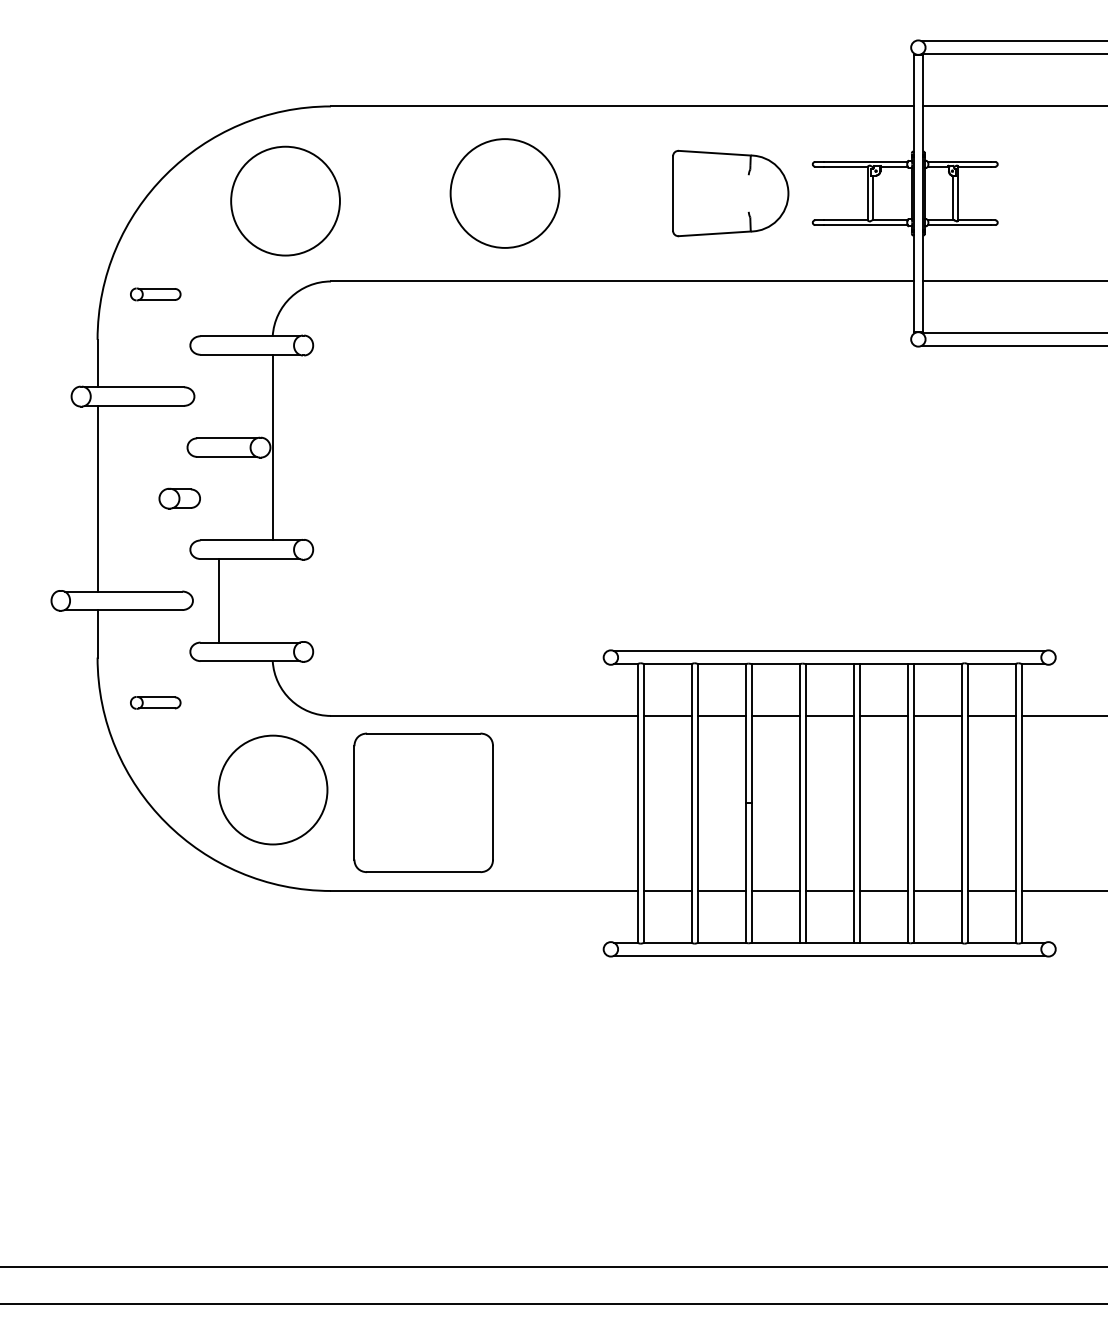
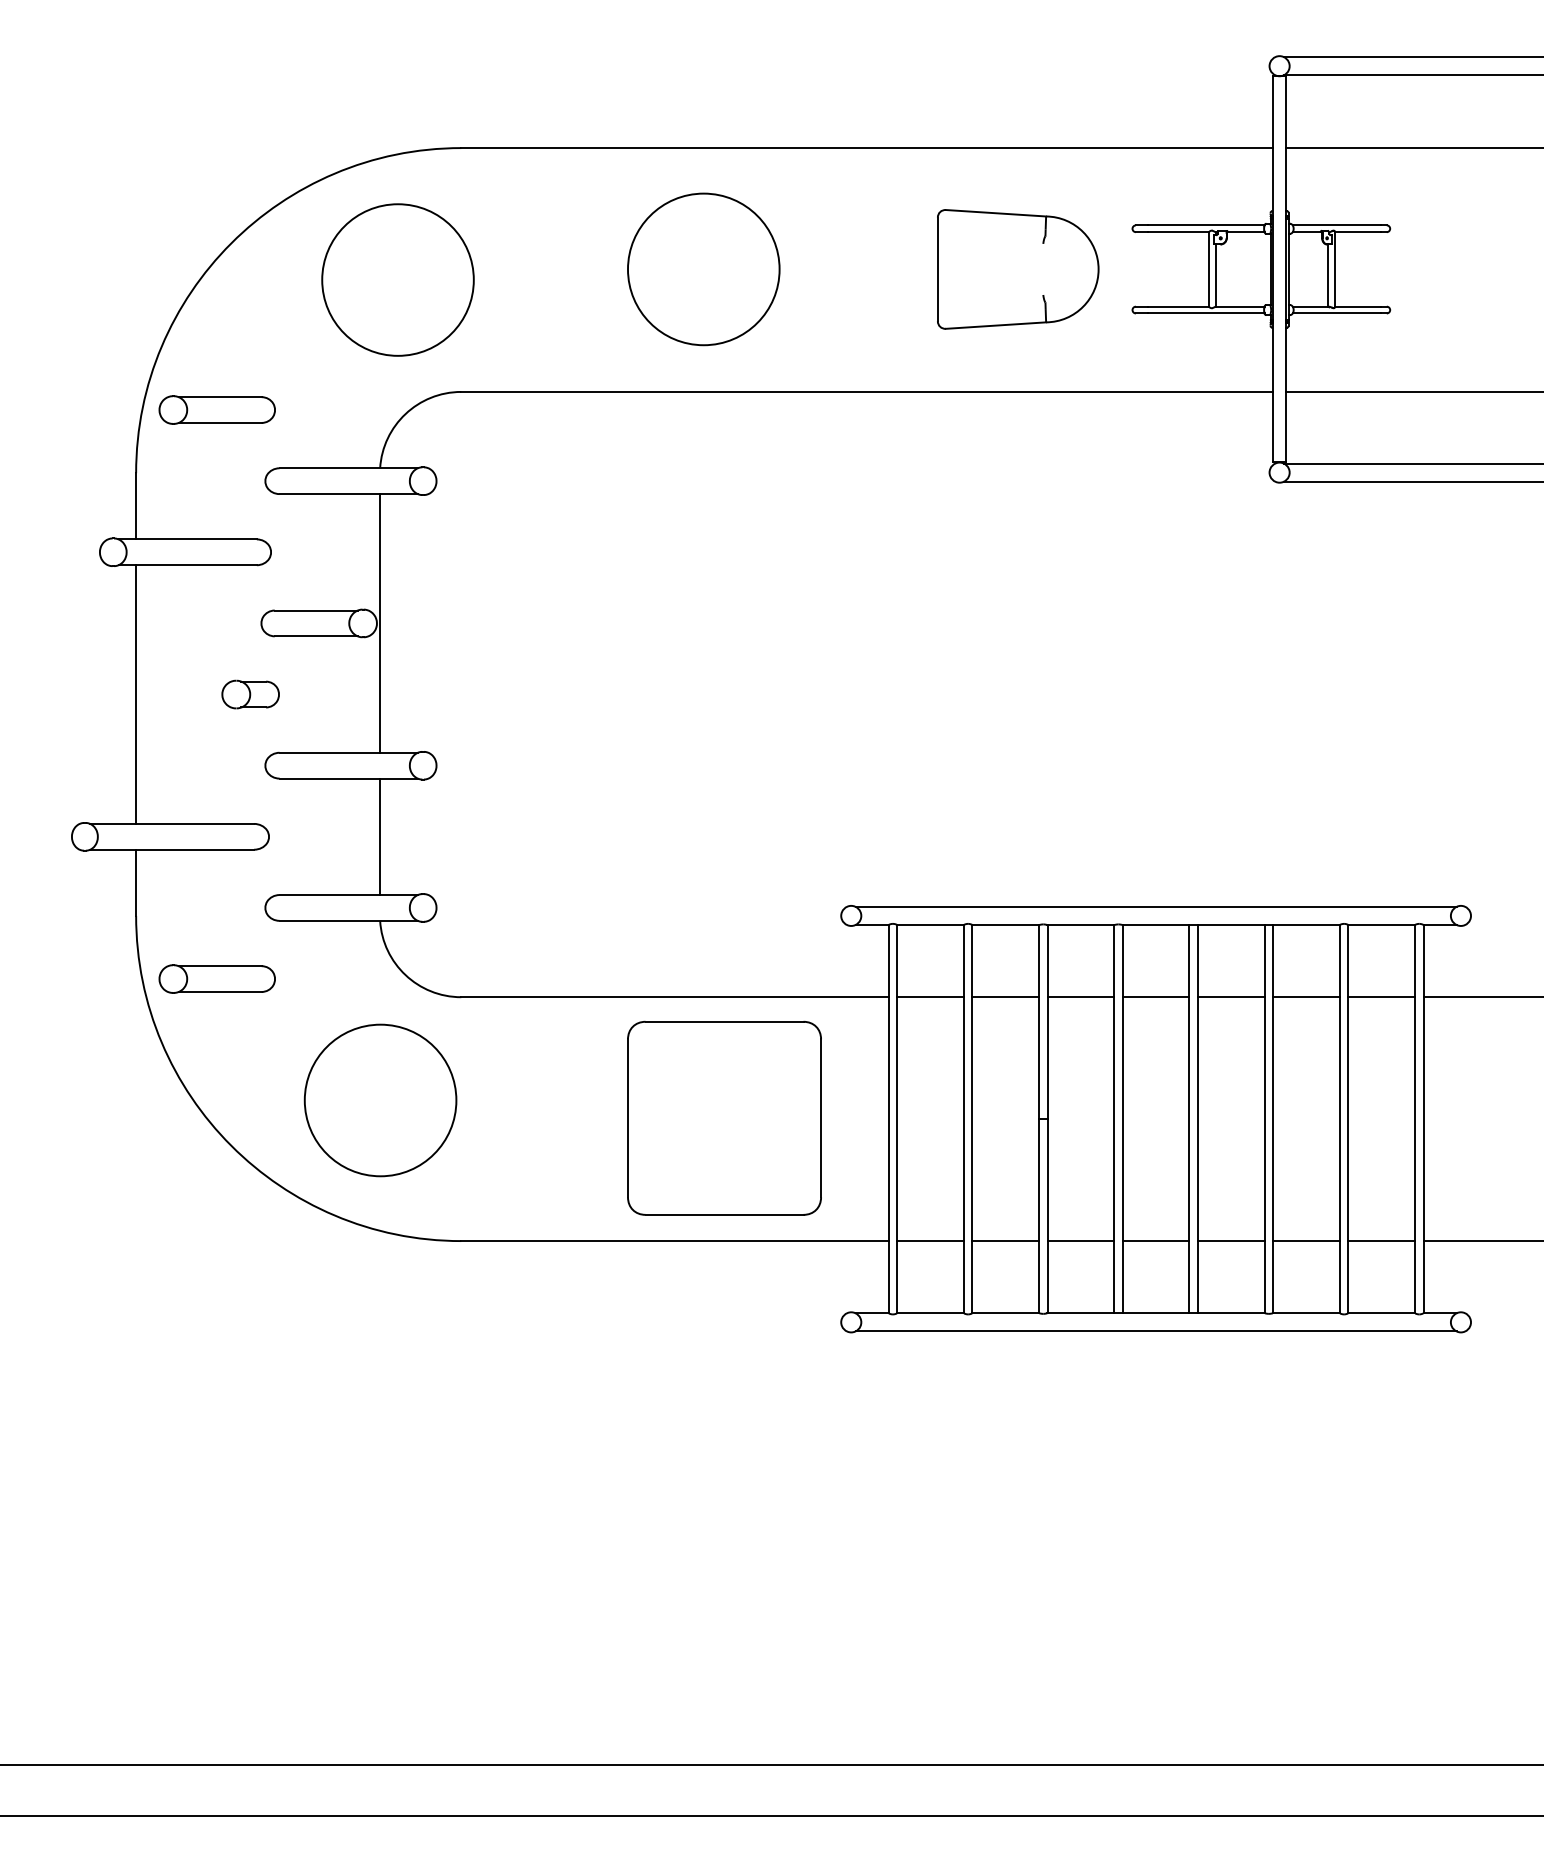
part: (155, 294) -> (216, 409), size x1.67
line: (219, 600) -> (380, 836), moved
part: (155, 702) -> (216, 978), size x1.67
part: (423, 802) -> (724, 1117), moved

